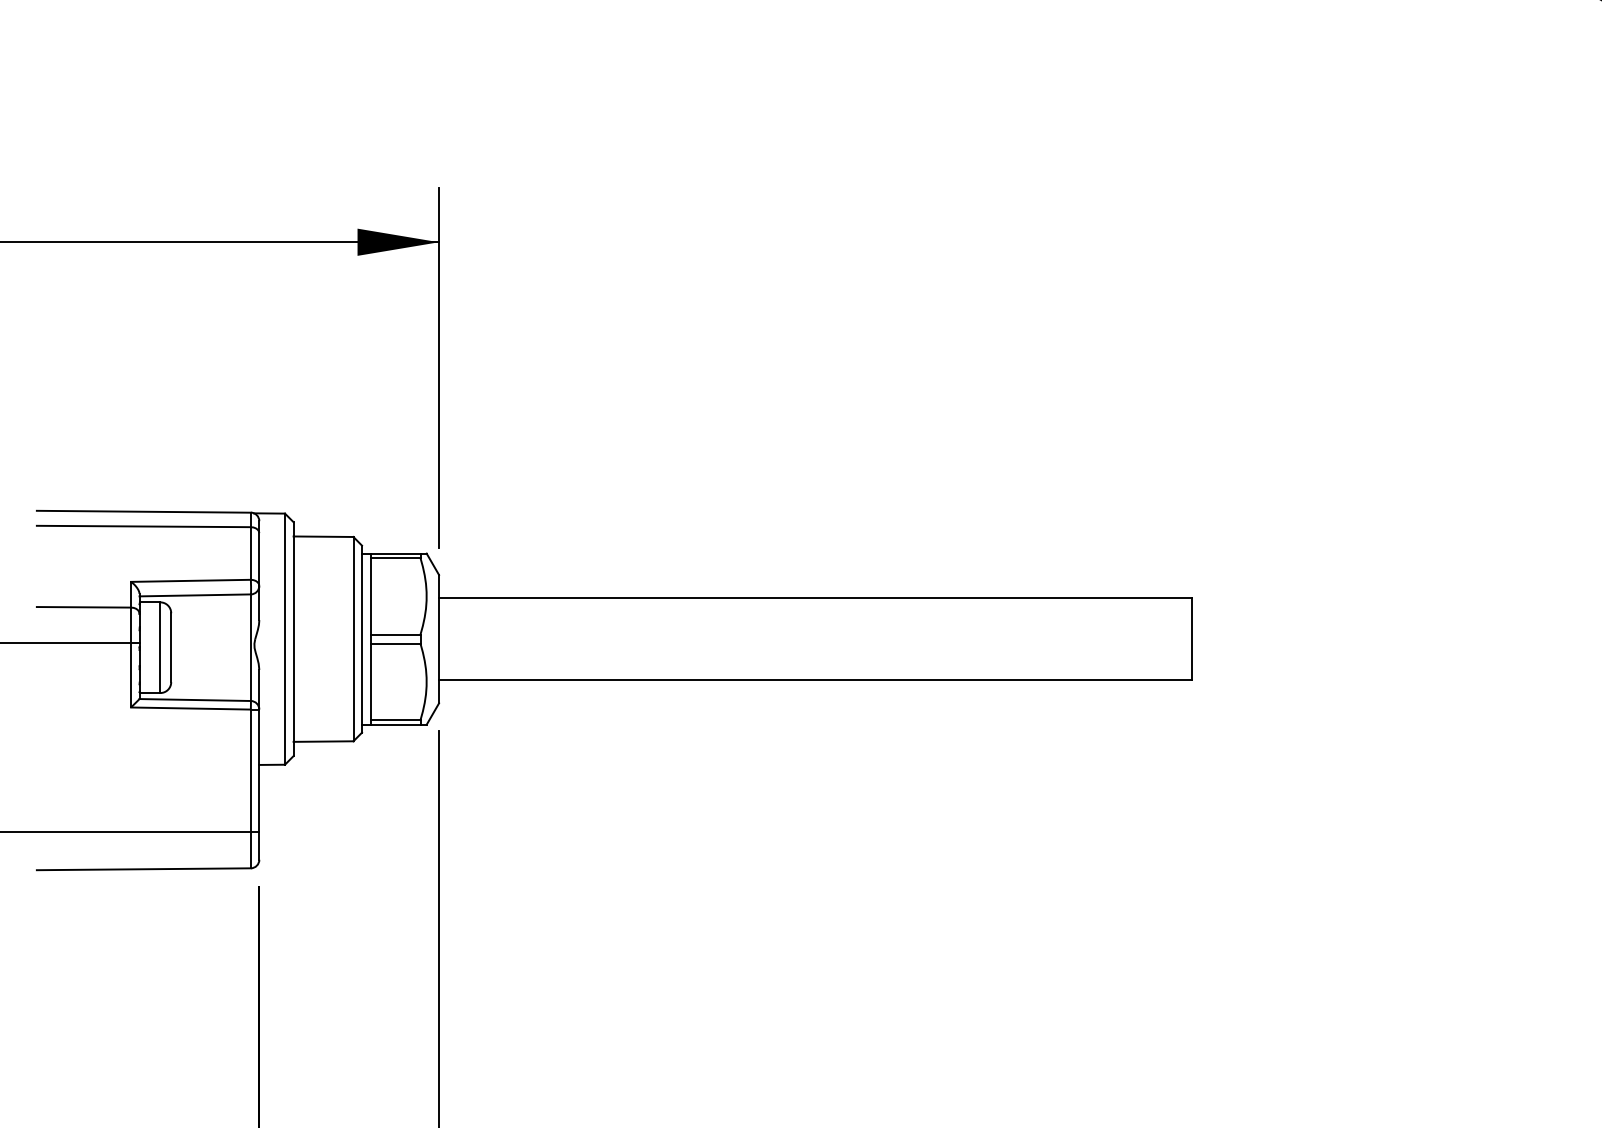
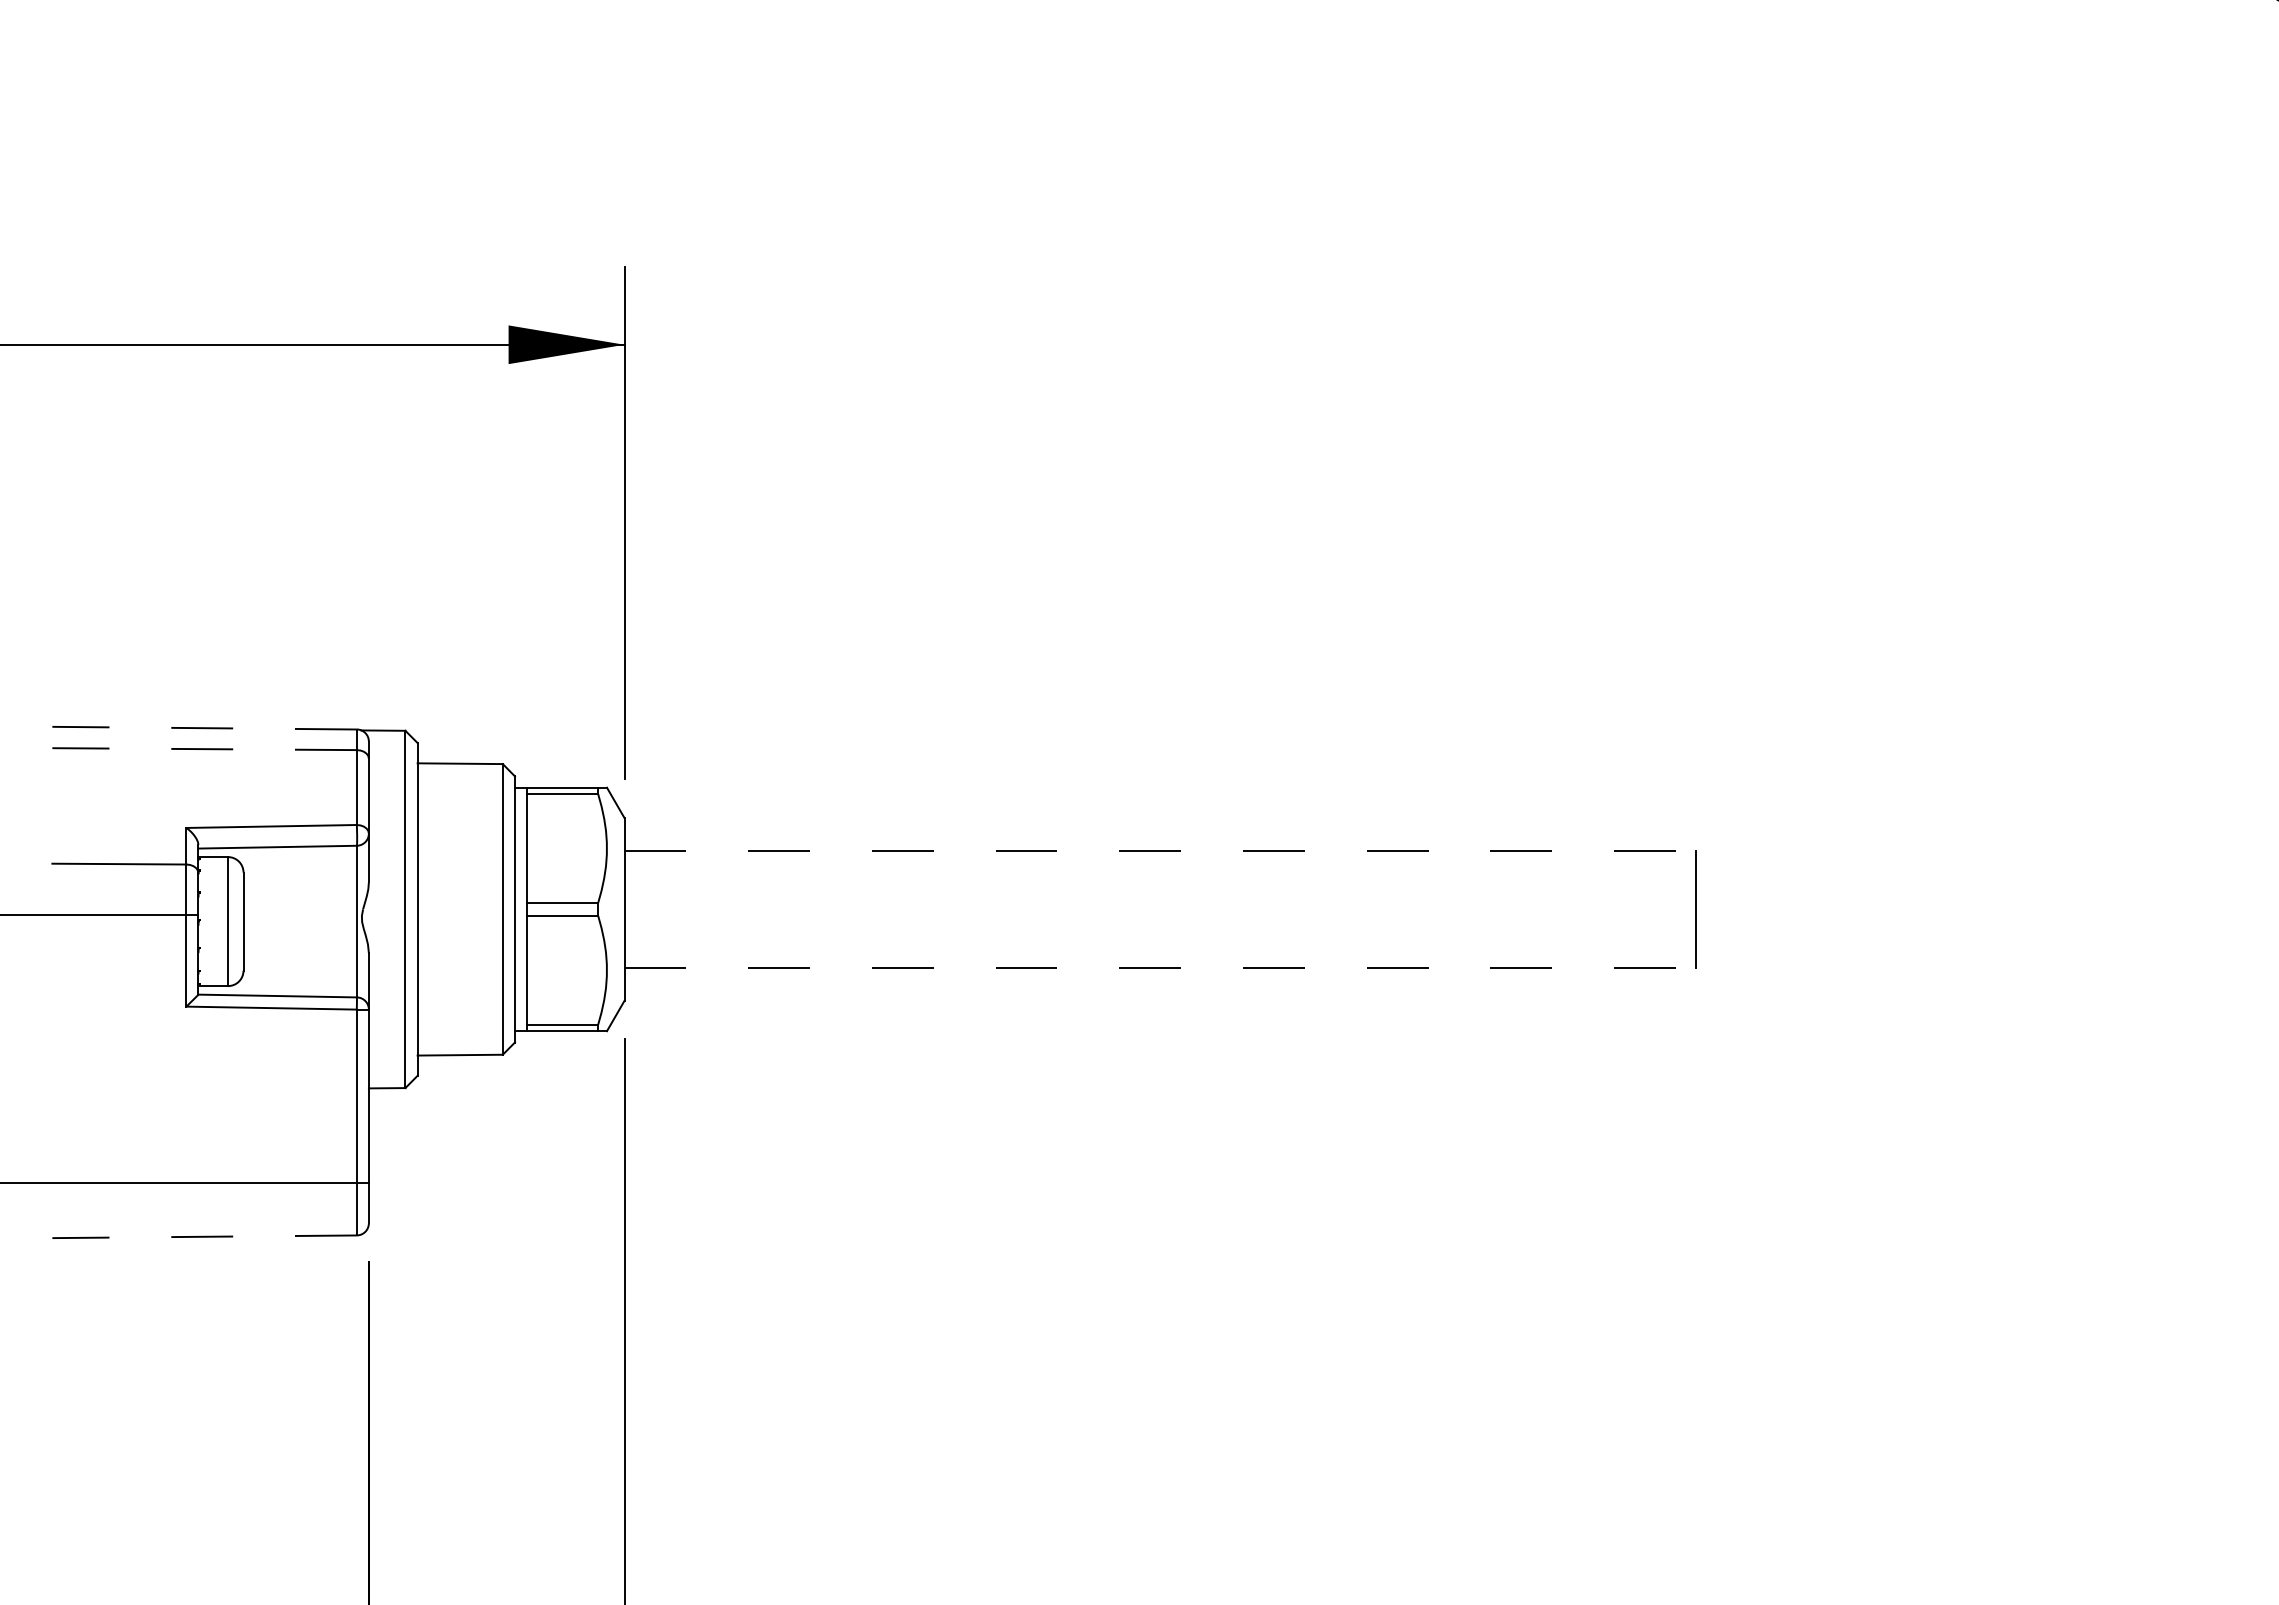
line: (143, 511) -> (204, 728), solid -> dashed
line: (143, 526) -> (204, 749), solid -> dashed
line: (815, 597) -> (1160, 850), solid -> dashed
line: (815, 680) -> (1160, 968), solid -> dashed
line: (143, 869) -> (204, 1236), solid -> dashed

